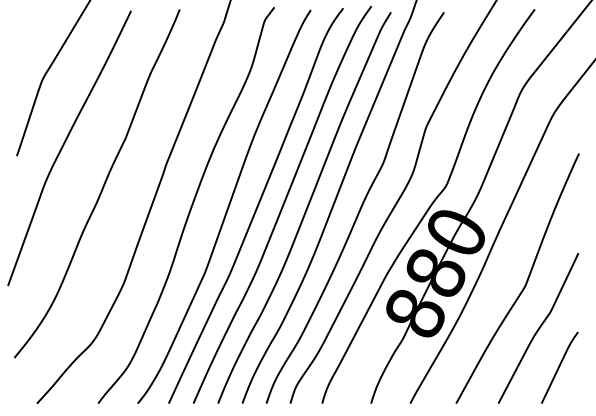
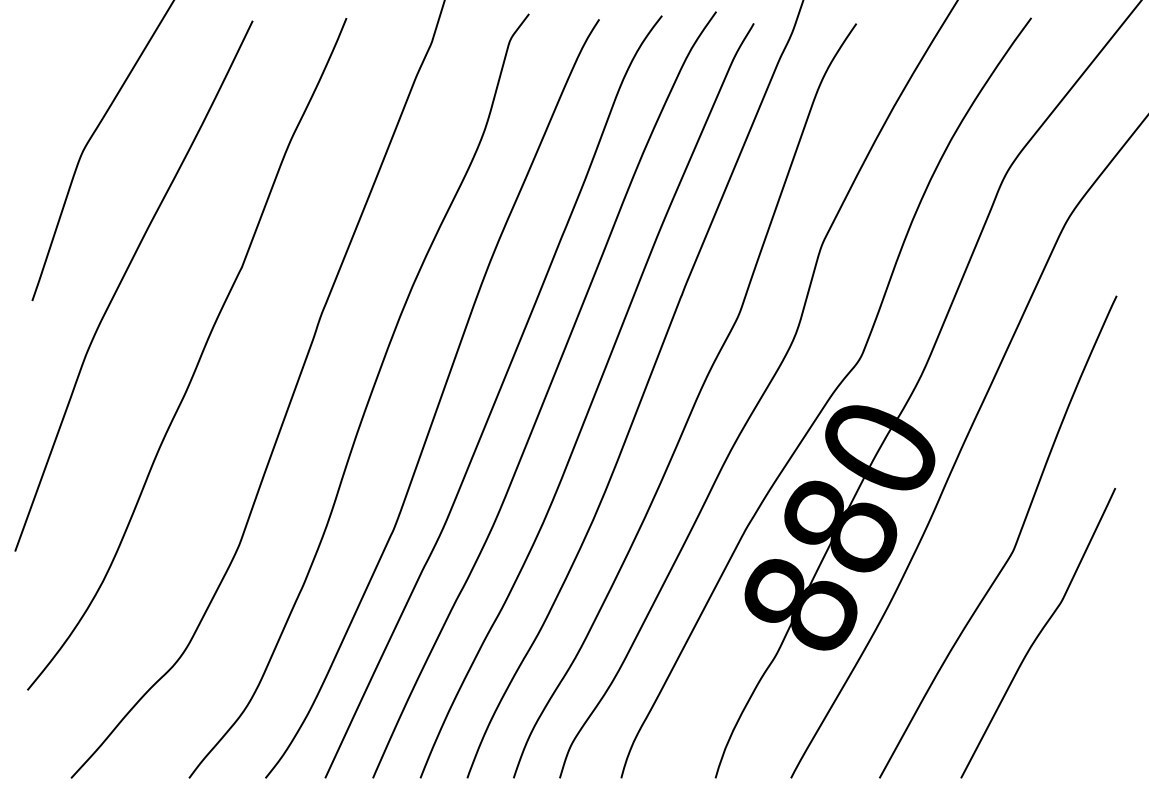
curve: (559, 367) -> (1078, 708), removed

